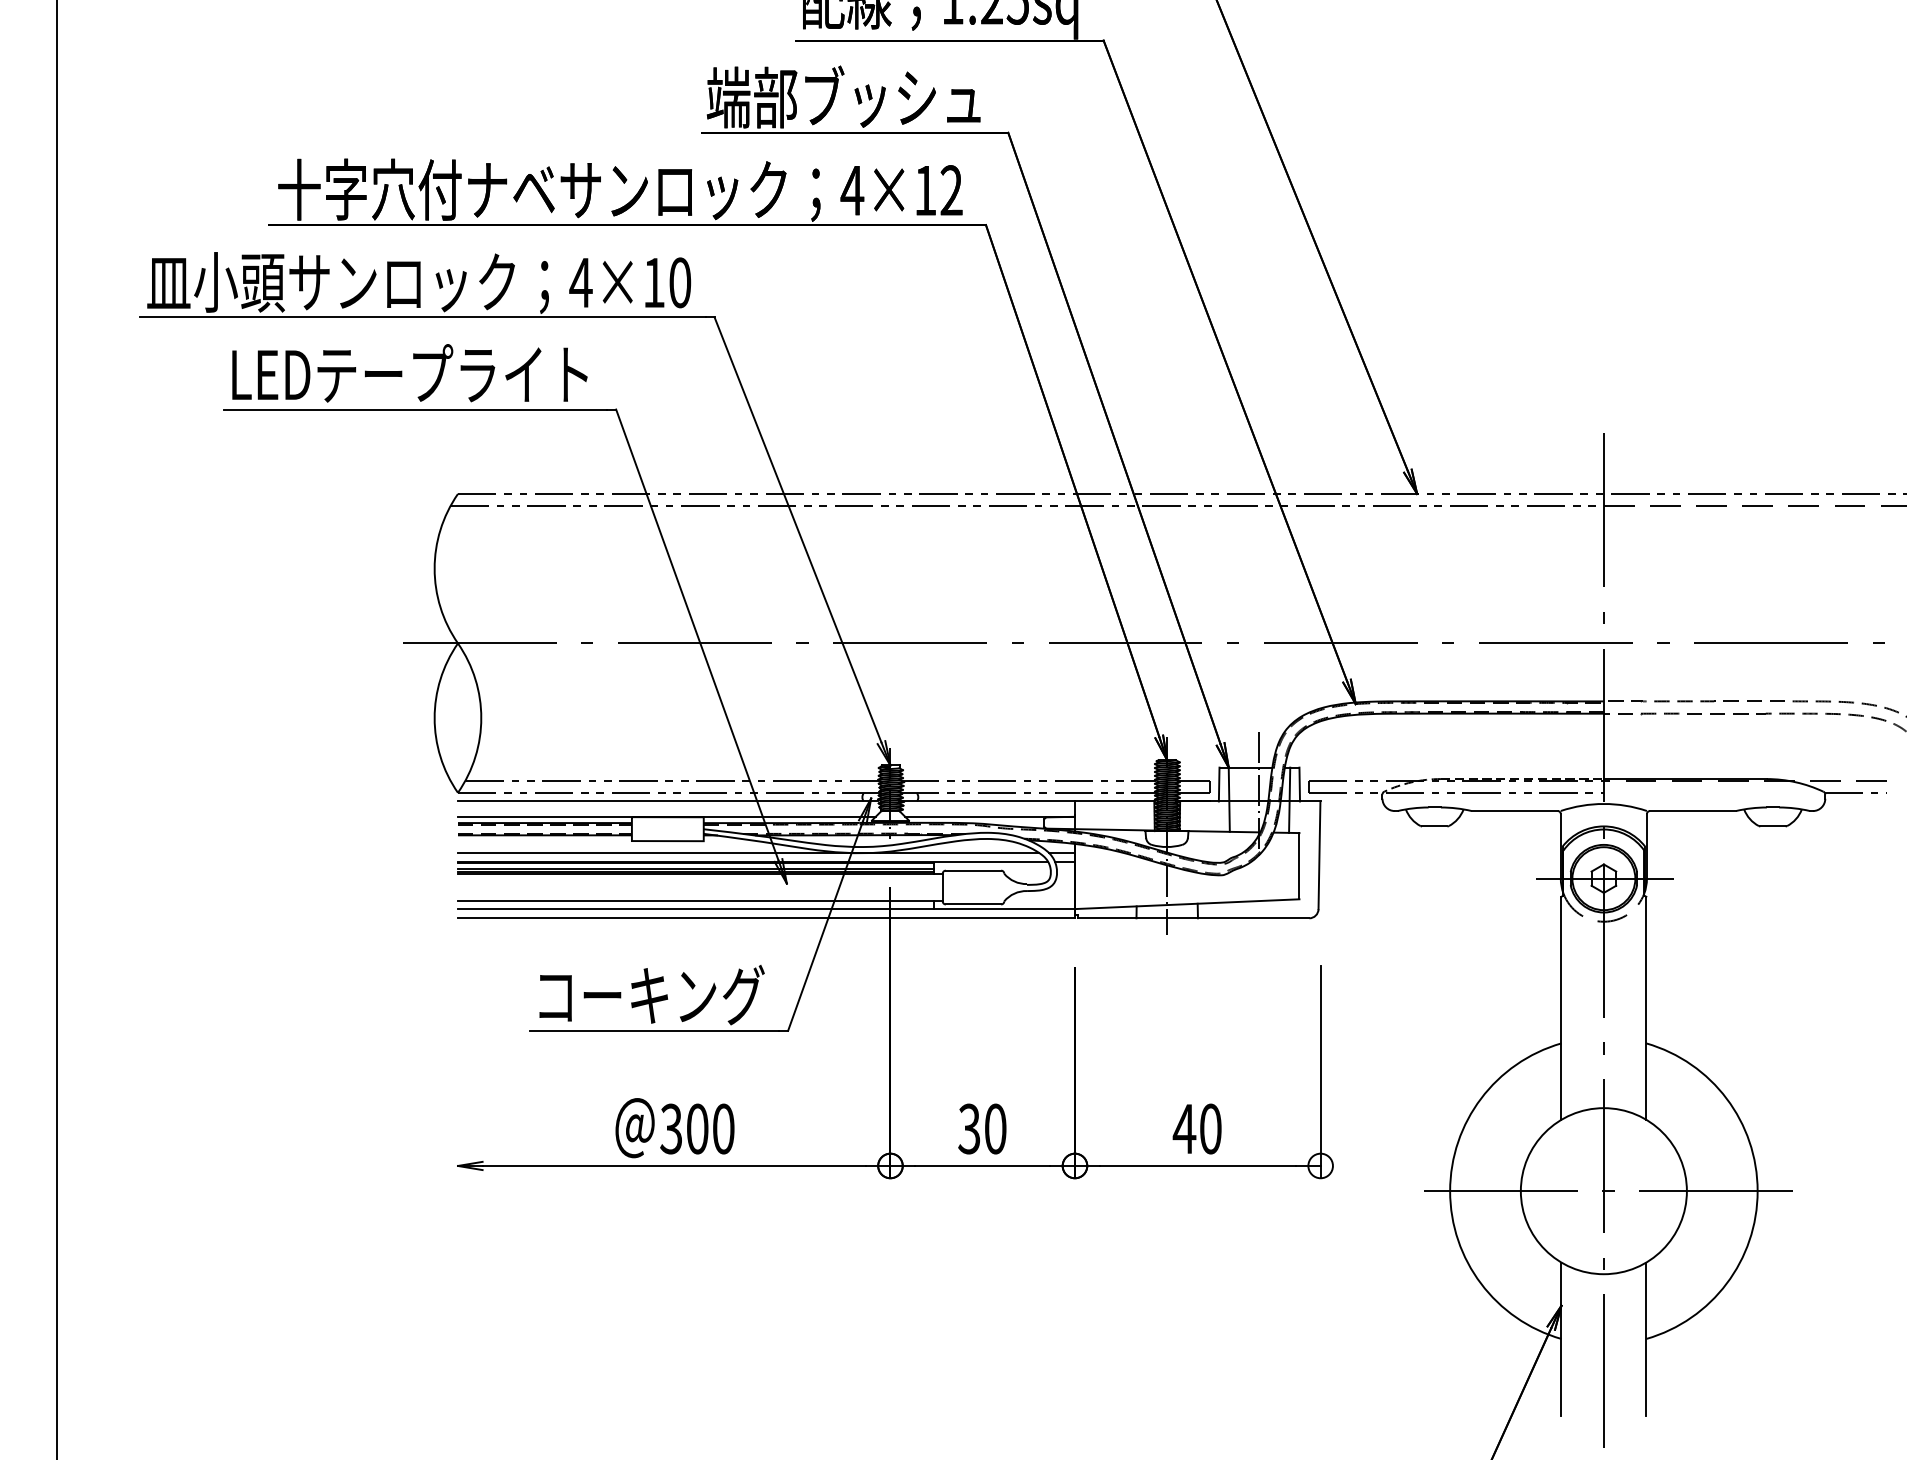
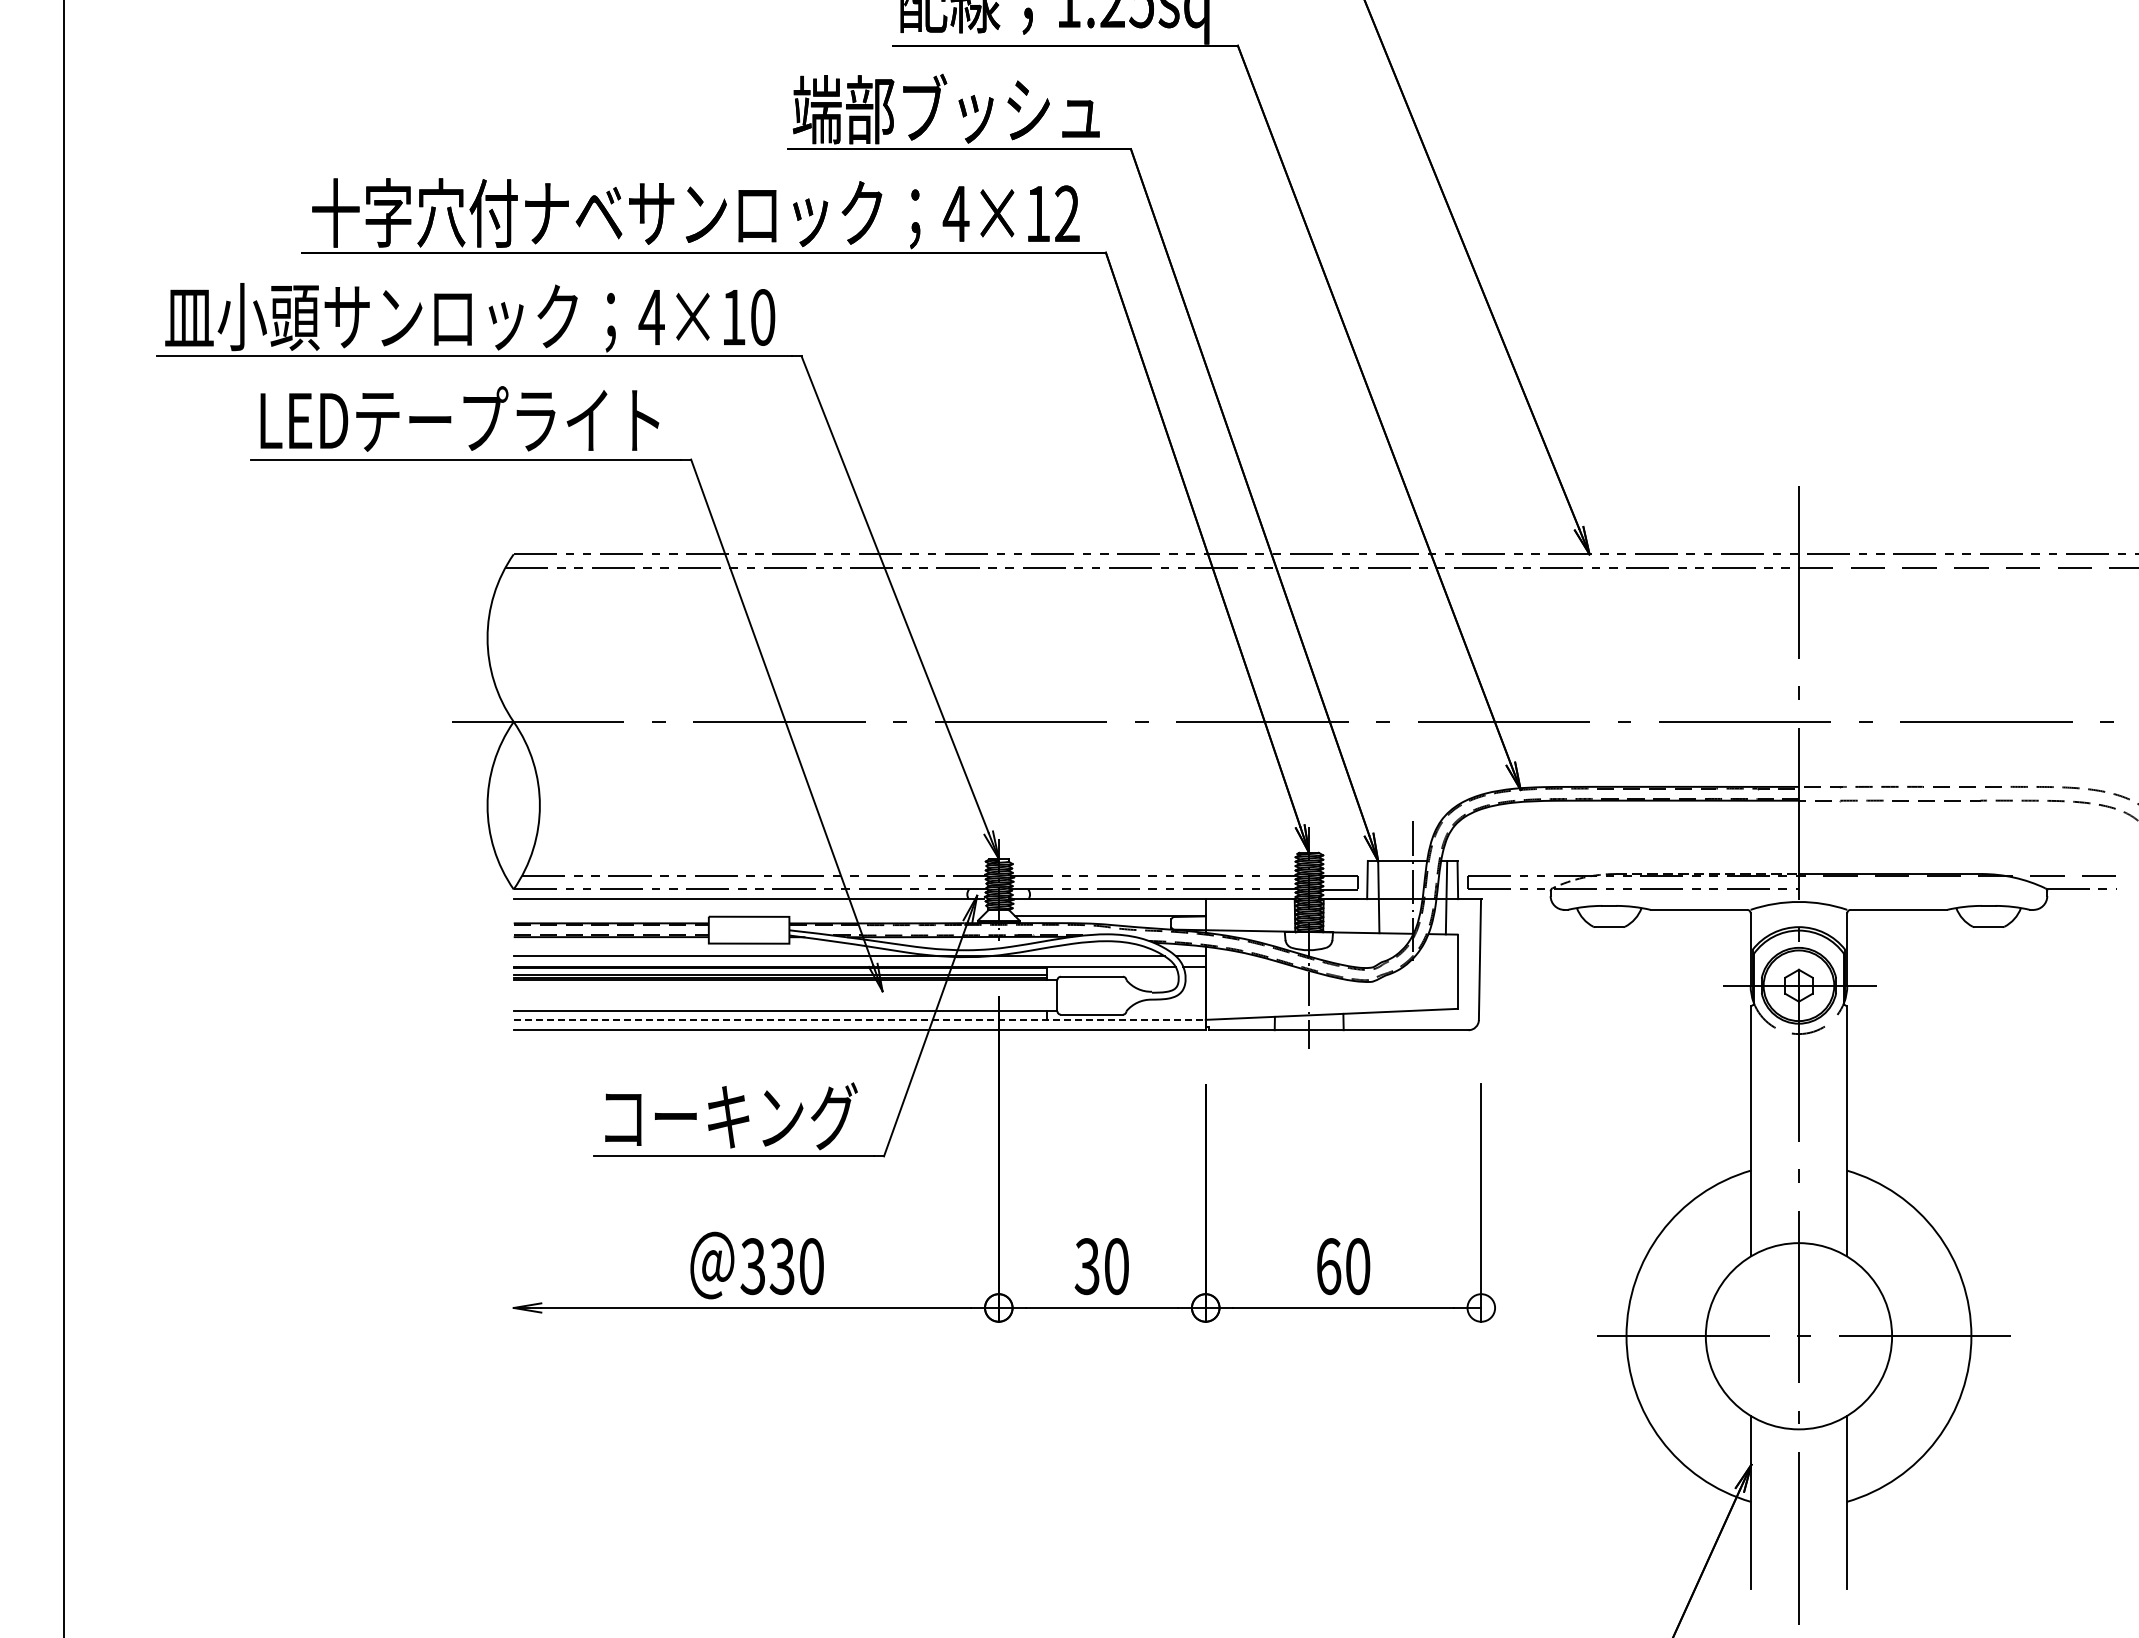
line: (666, 816) -> (747, 916), removed
line: (766, 908) -> (859, 1019), solid -> dashed
text: (696, 1128) -> (781, 1266), 300 -> 330
text: (1184, 1128) -> (1328, 1266), 40 -> 60

